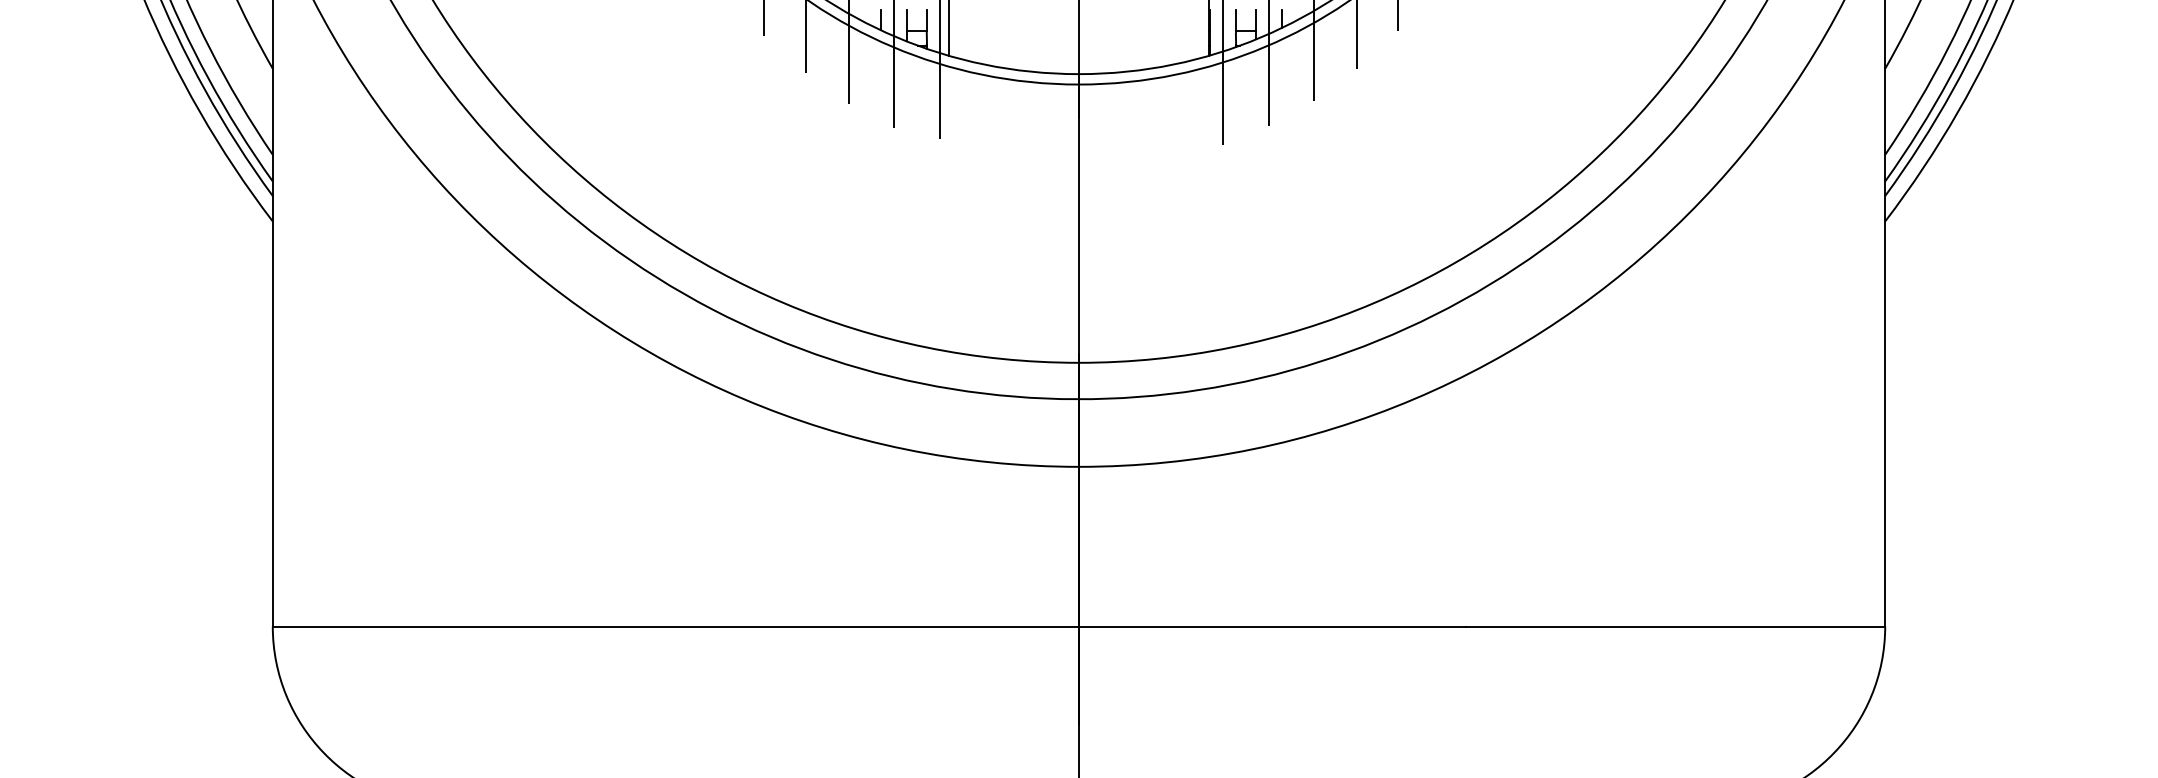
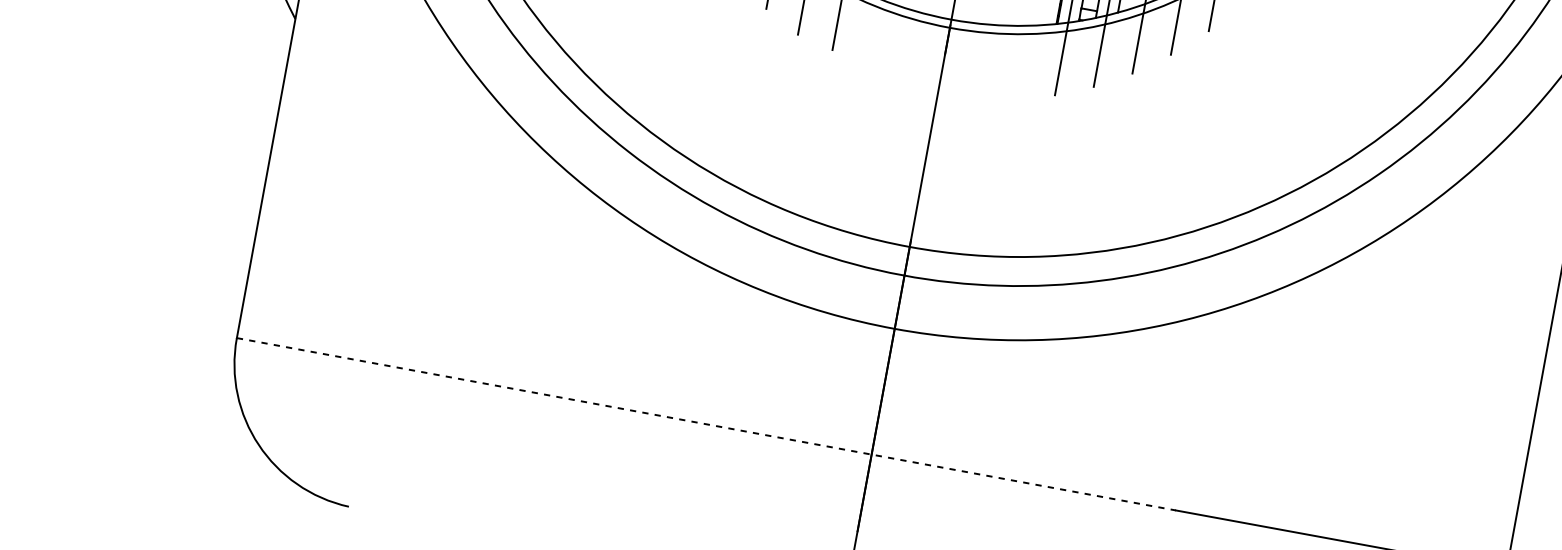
line: (869, 626) -> (706, 424), solid -> dashed

